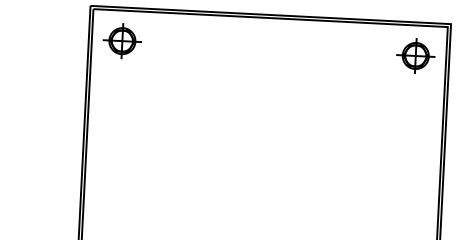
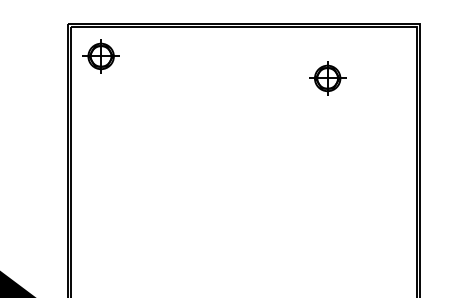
part: (415, 56) -> (327, 78), moved

